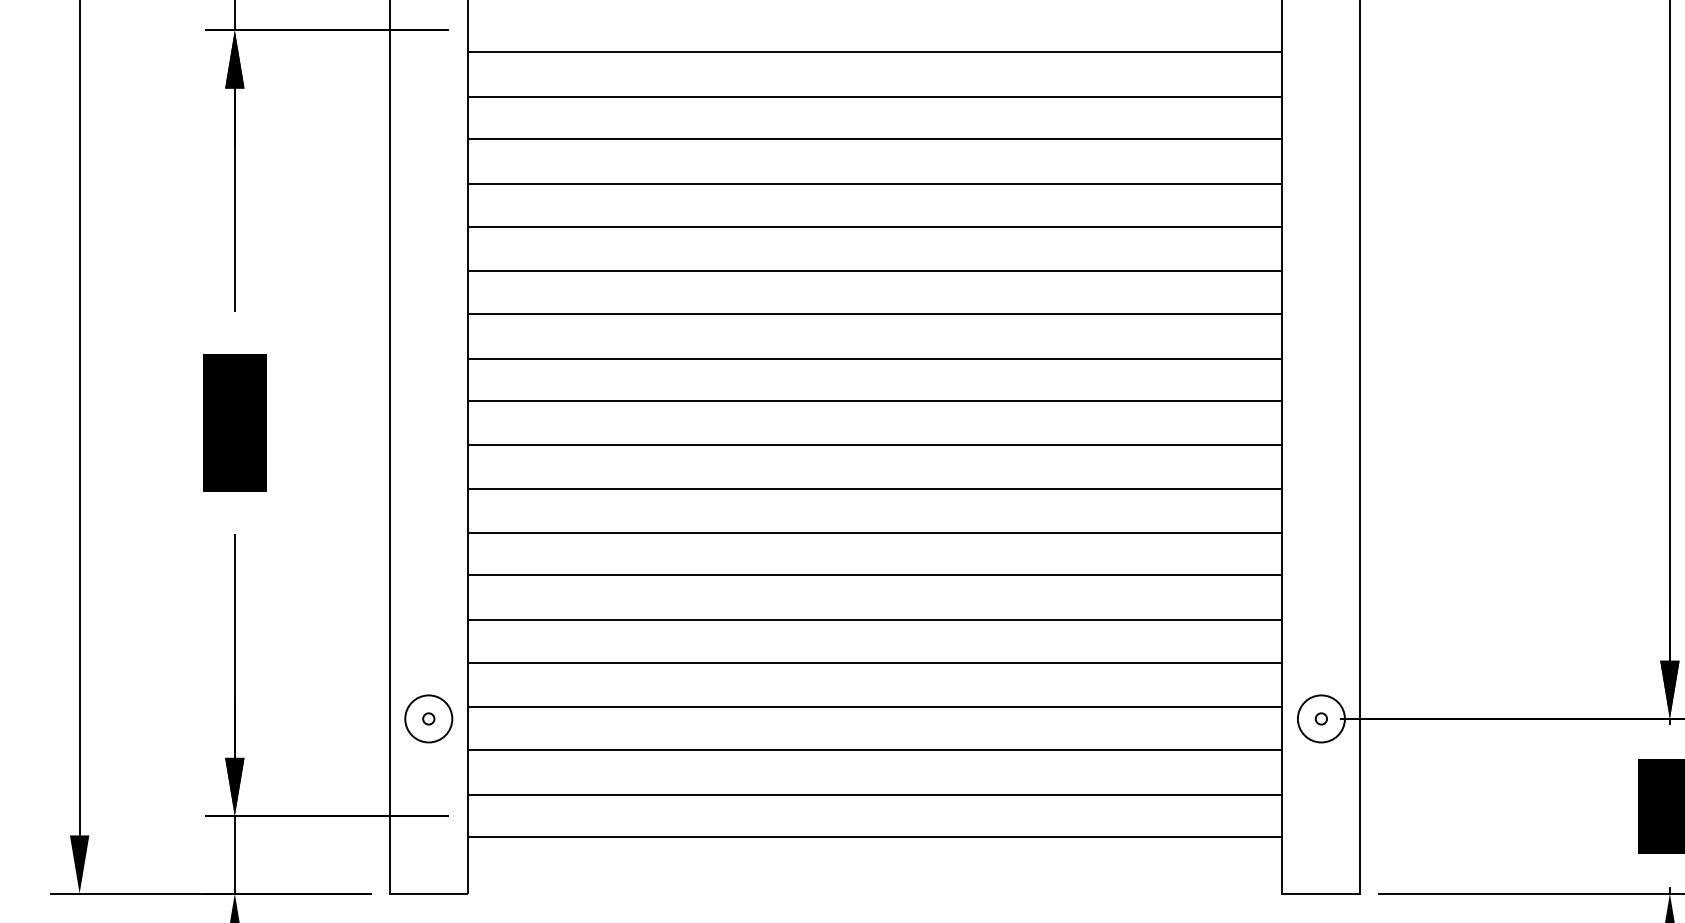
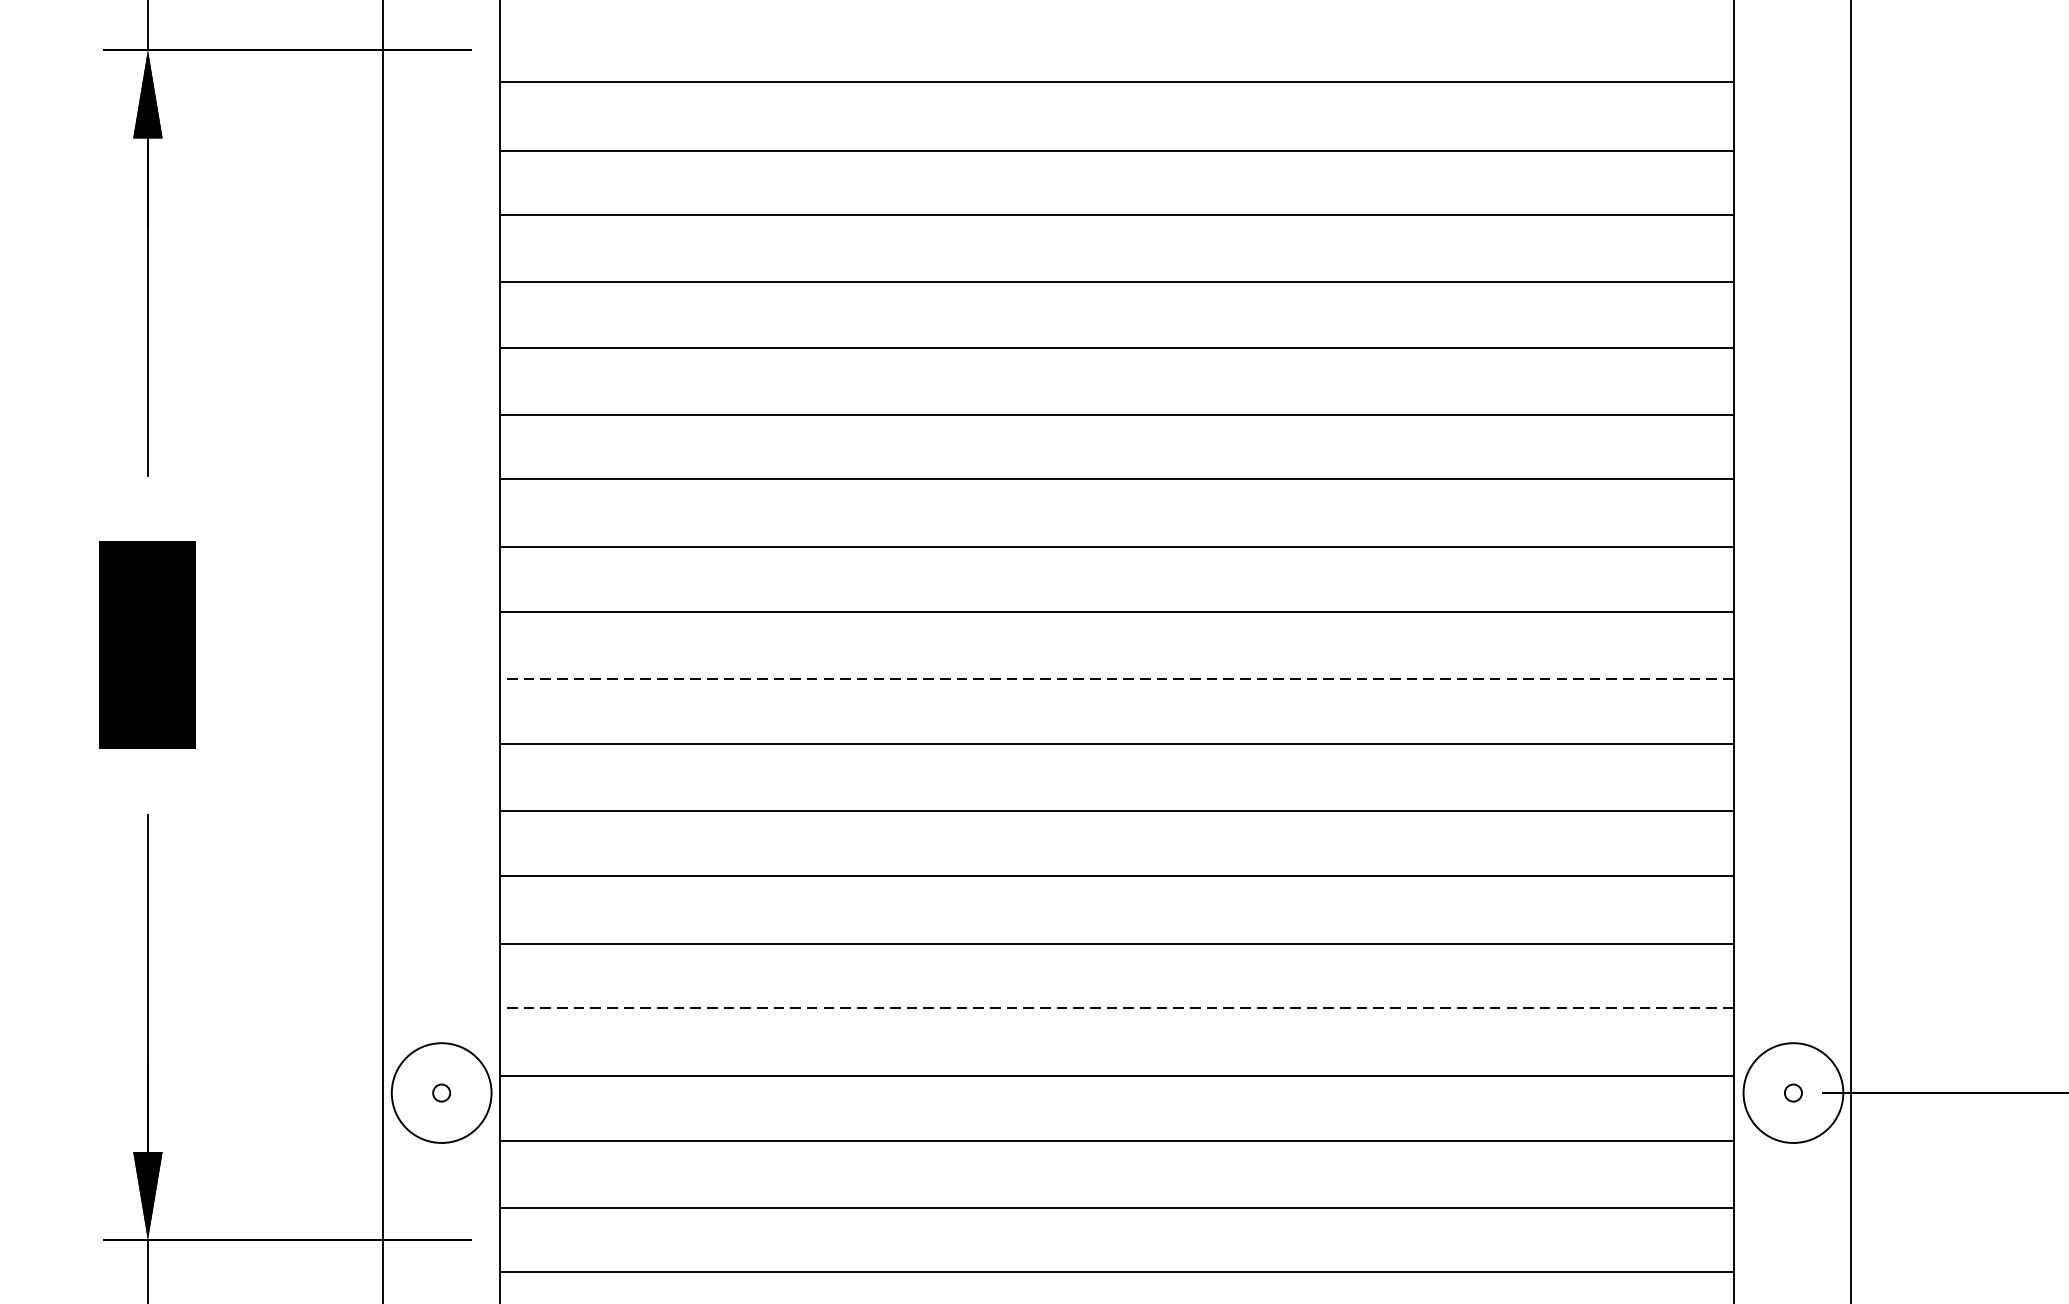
line: (874, 445) -> (1116, 678), solid -> dashed
line: (874, 662) -> (1116, 1007), solid -> dashed
circle: (428, 718) -> (441, 1092), size x1.4
circle: (1320, 718) -> (1792, 1092), size x1.4

